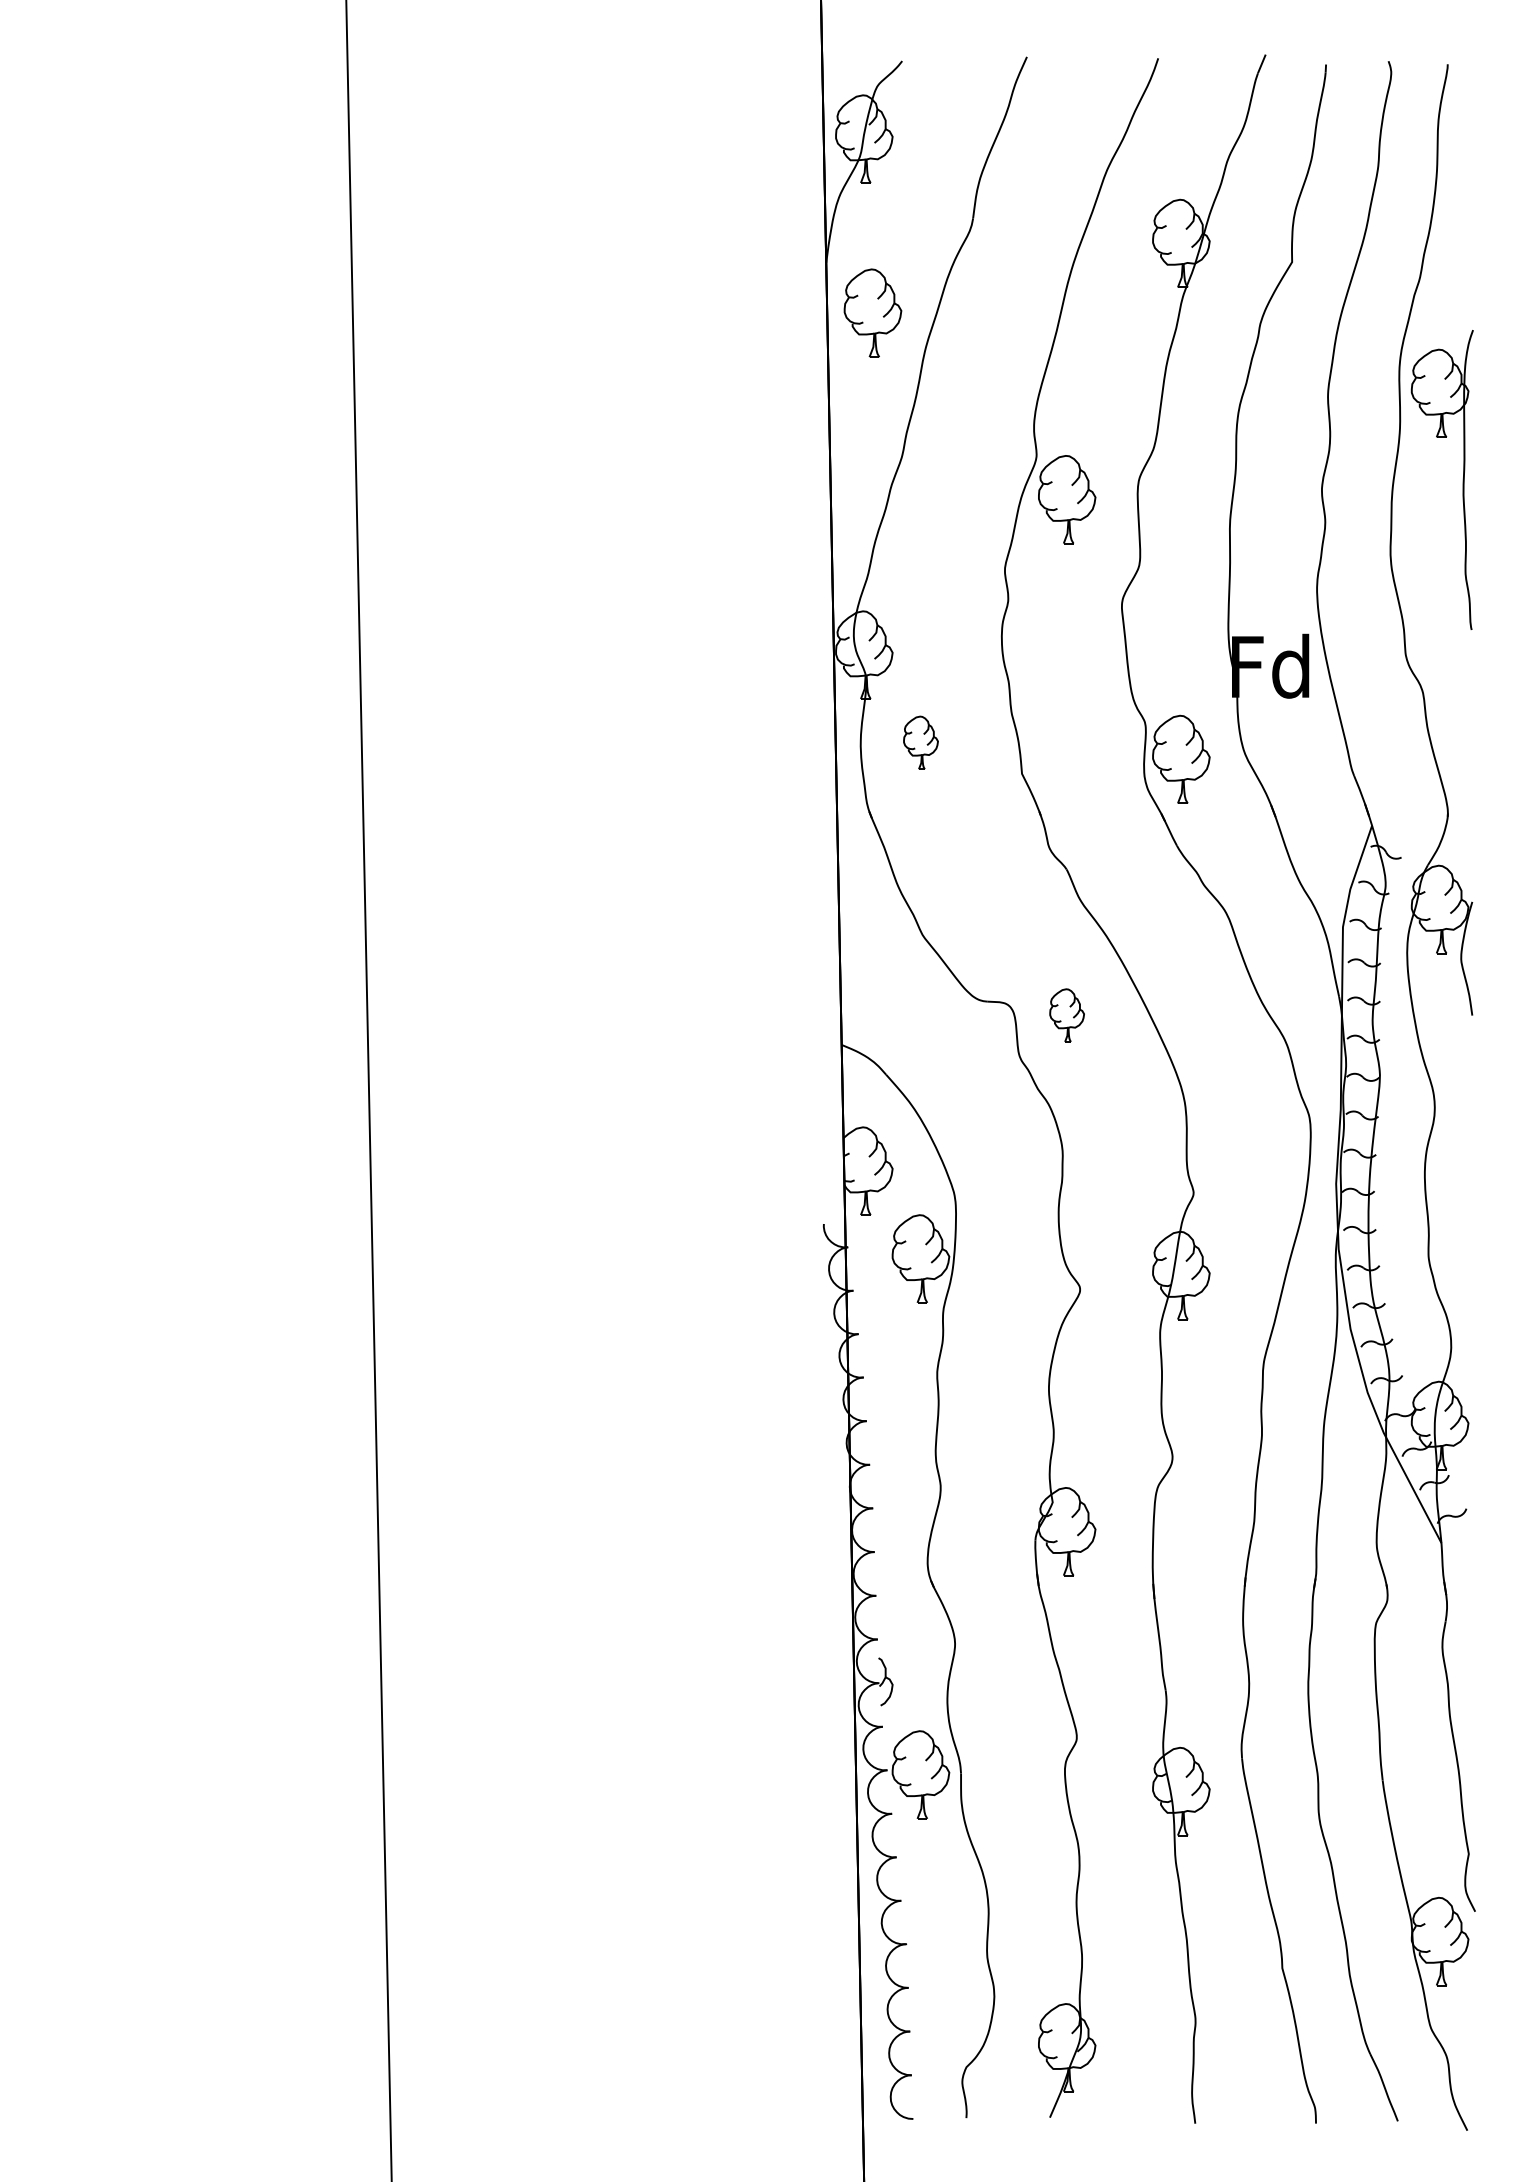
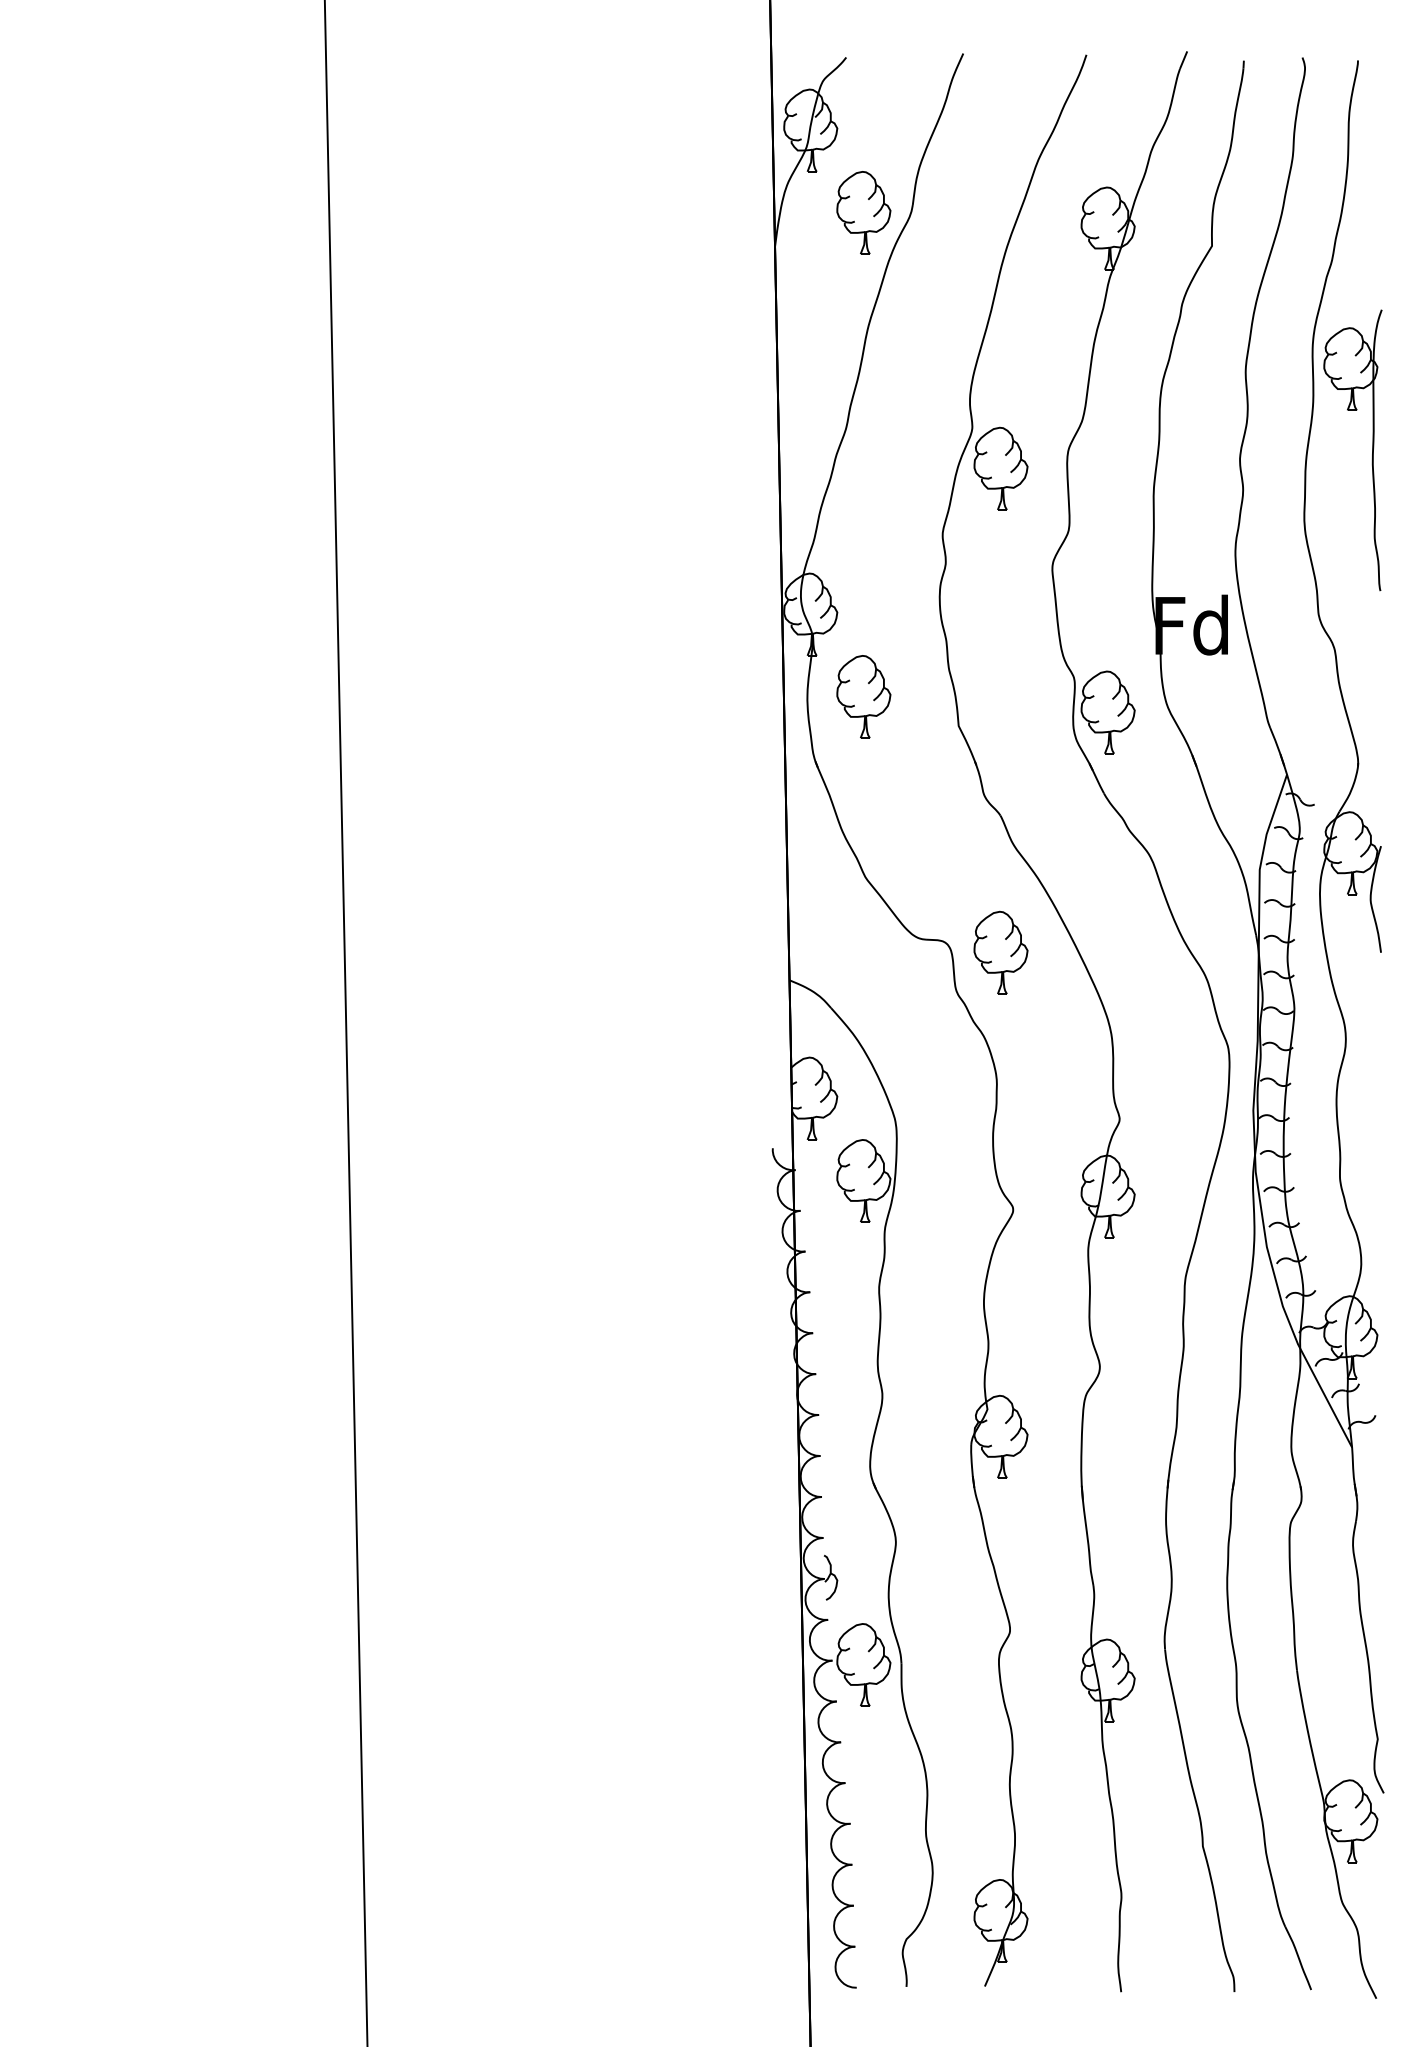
part: (872, 312) -> (863, 212), moved
part: (920, 742) -> (863, 696), size x1.67
part: (1066, 1015) -> (1000, 952), size x1.67

